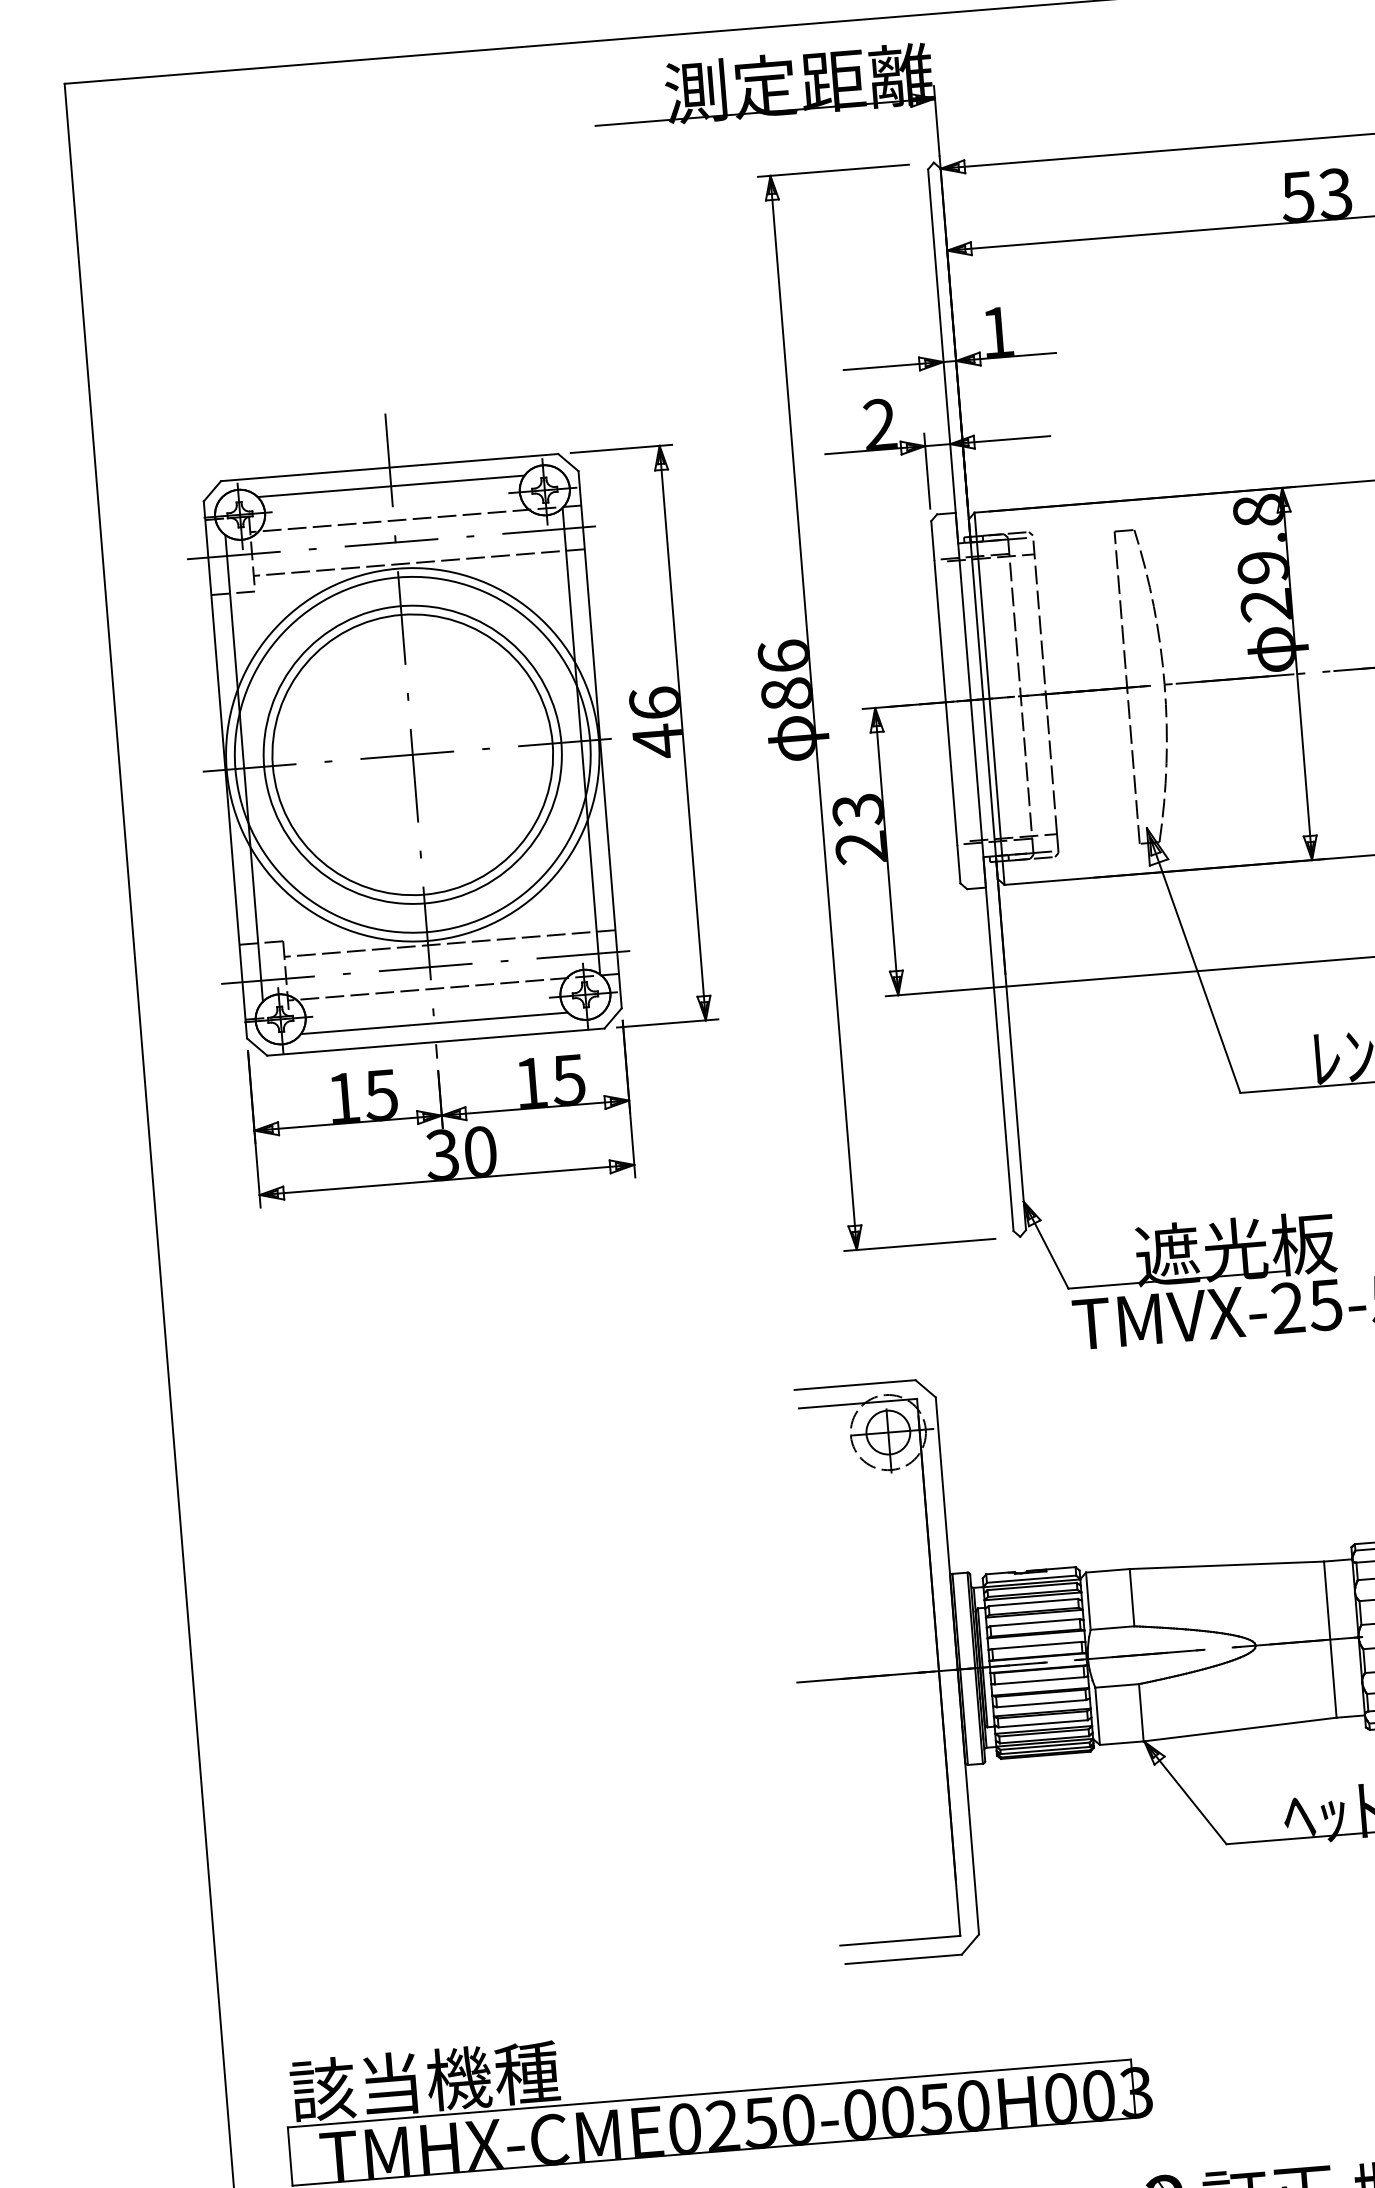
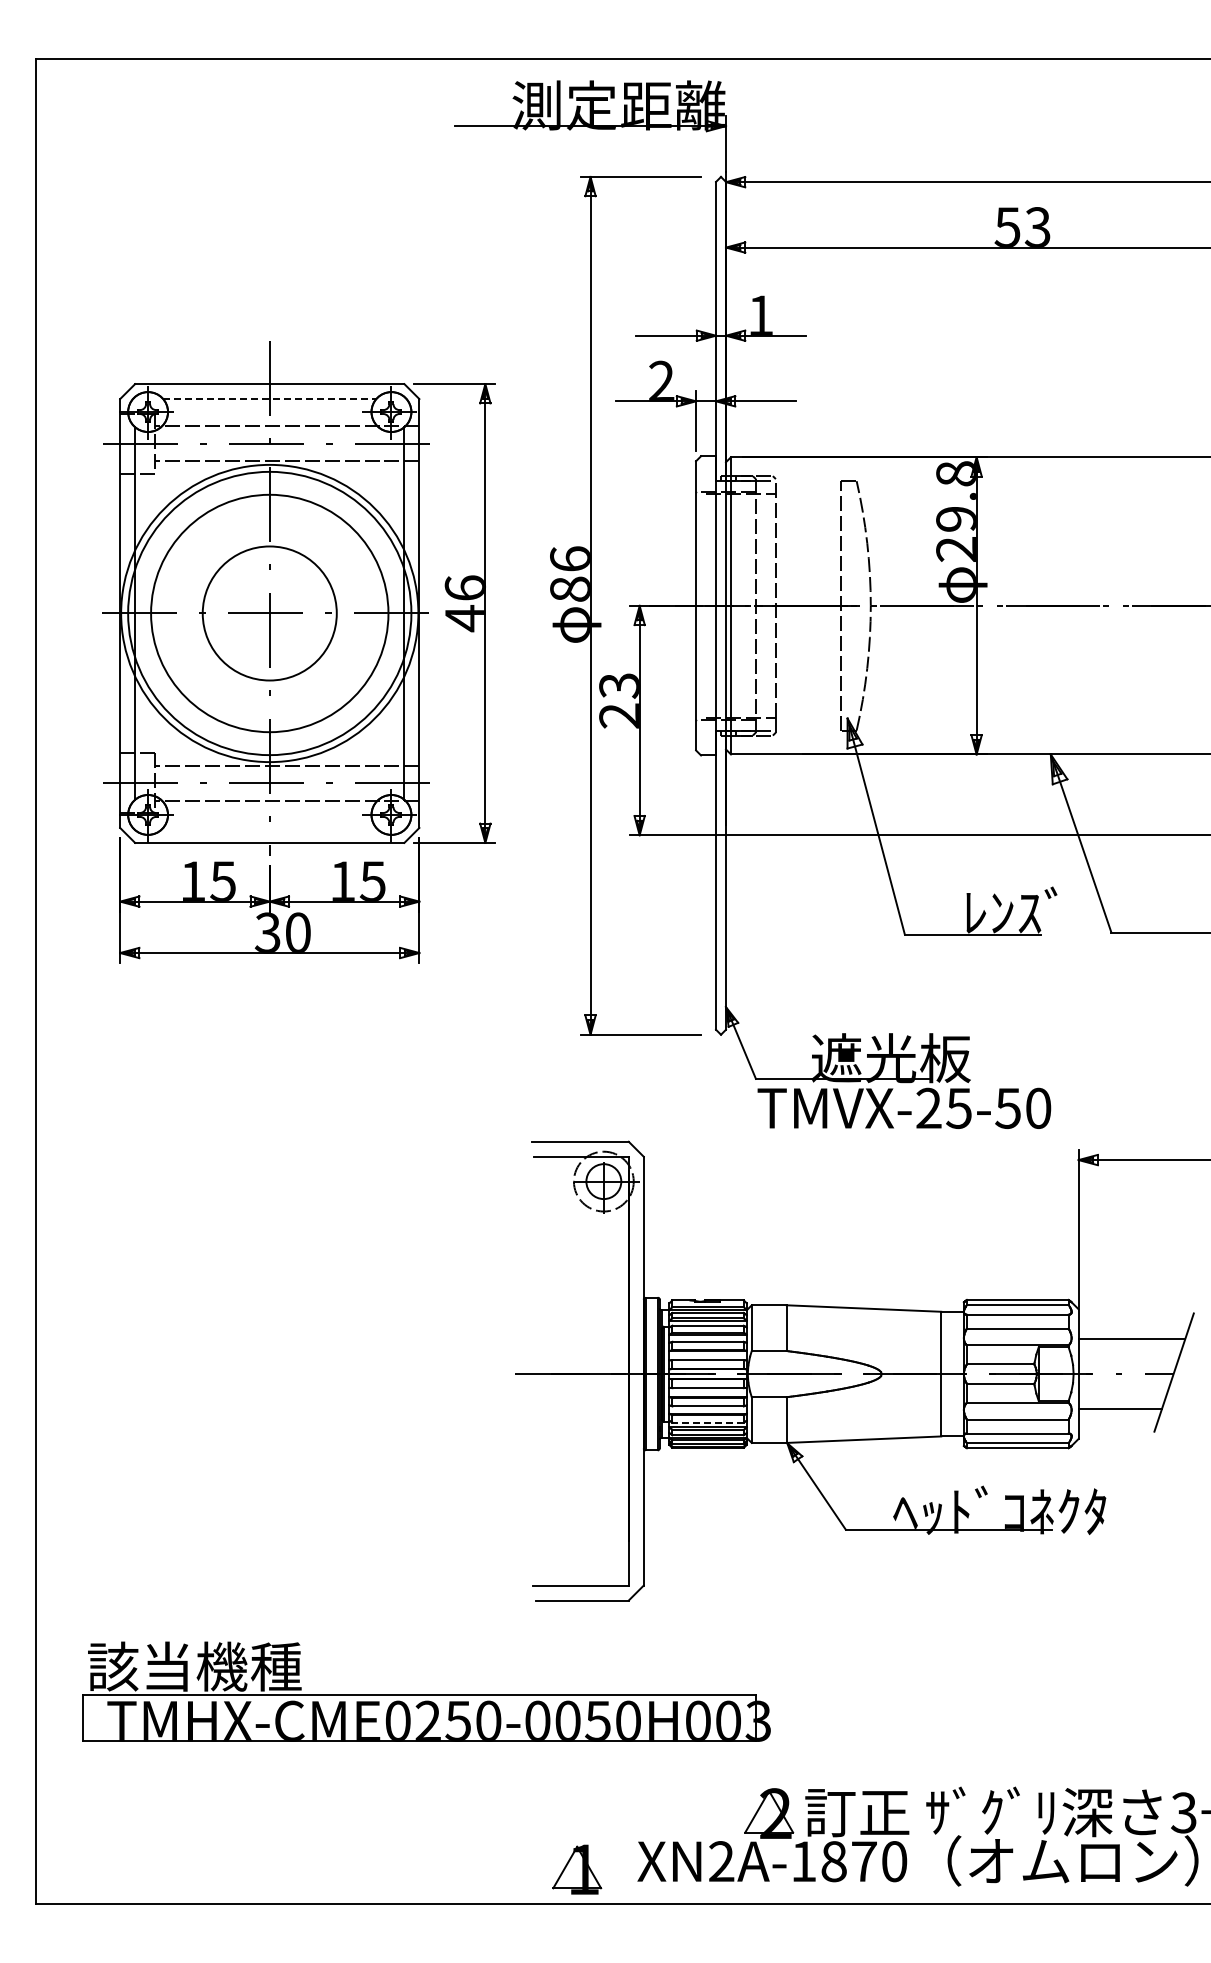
line: (390, 486) -> (269, 399), solid -> dashed
circle: (412, 754) -> (269, 613), size x0.6
line: (433, 1022) -> (269, 827), removed
line: (1043, 1723) -> (708, 1422), solid -> dashed

